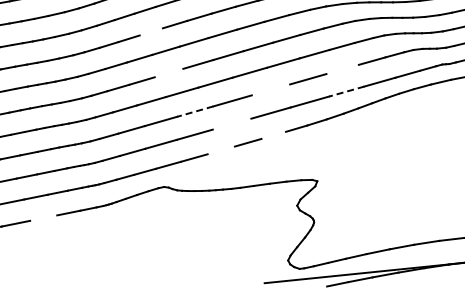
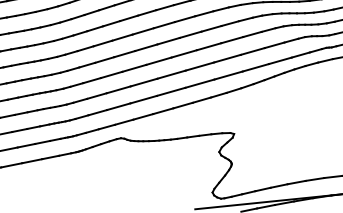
line: (150, 31) -> (110, 23), added
line: (342, 69) -> (252, 51), added
line: (168, 72) -> (124, 53), added
line: (270, 89) -> (199, 66), added
line: (346, 91) -> (255, 67), dashed -> solid
line: (195, 111) -> (144, 82), dashed -> solid
line: (231, 123) -> (170, 91), added
line: (273, 134) -> (201, 99), added
line: (220, 150) -> (162, 111), added
line: (43, 217) -> (31, 160), added

